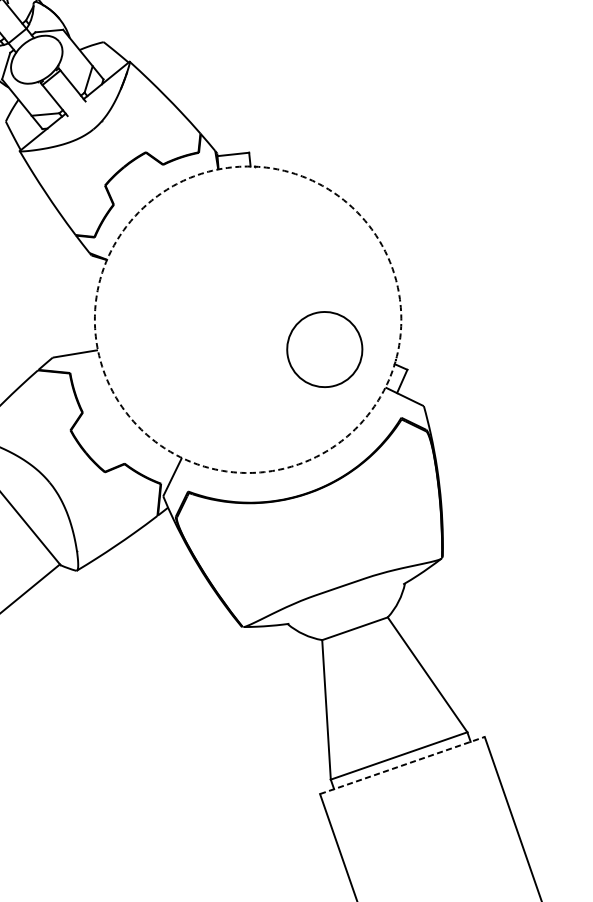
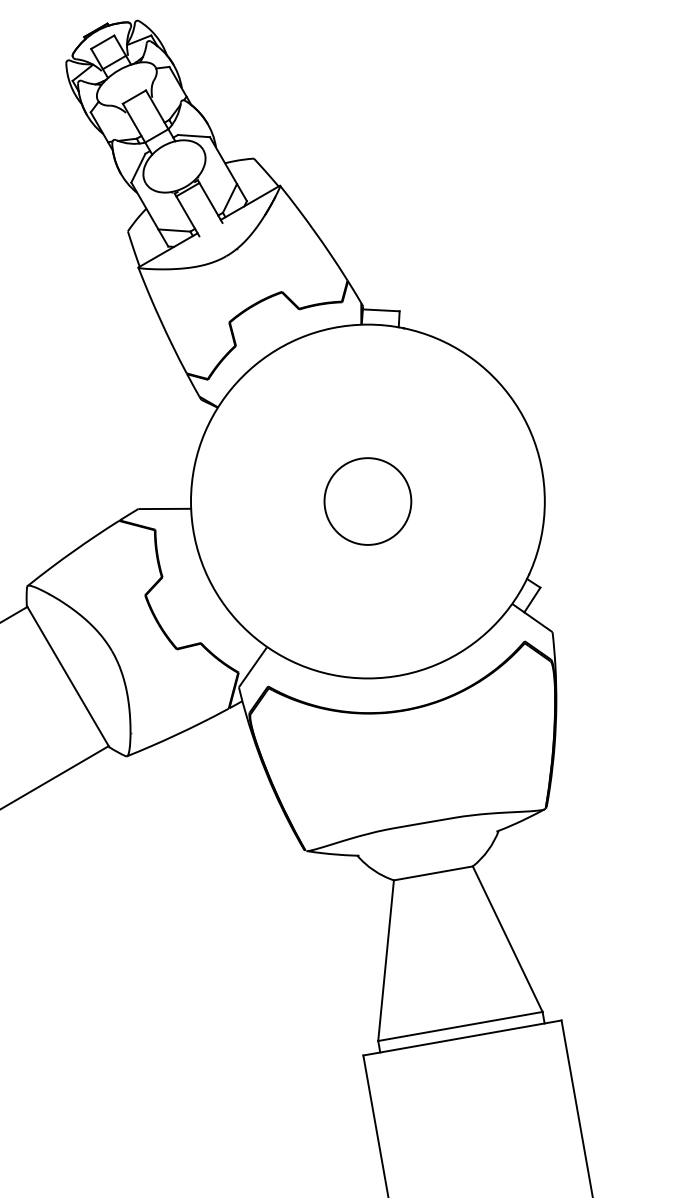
circle: (247, 319) -> (367, 501), dashed -> solid
circle: (324, 349) -> (367, 501), moved
line: (402, 765) -> (462, 1037), dashed -> solid

